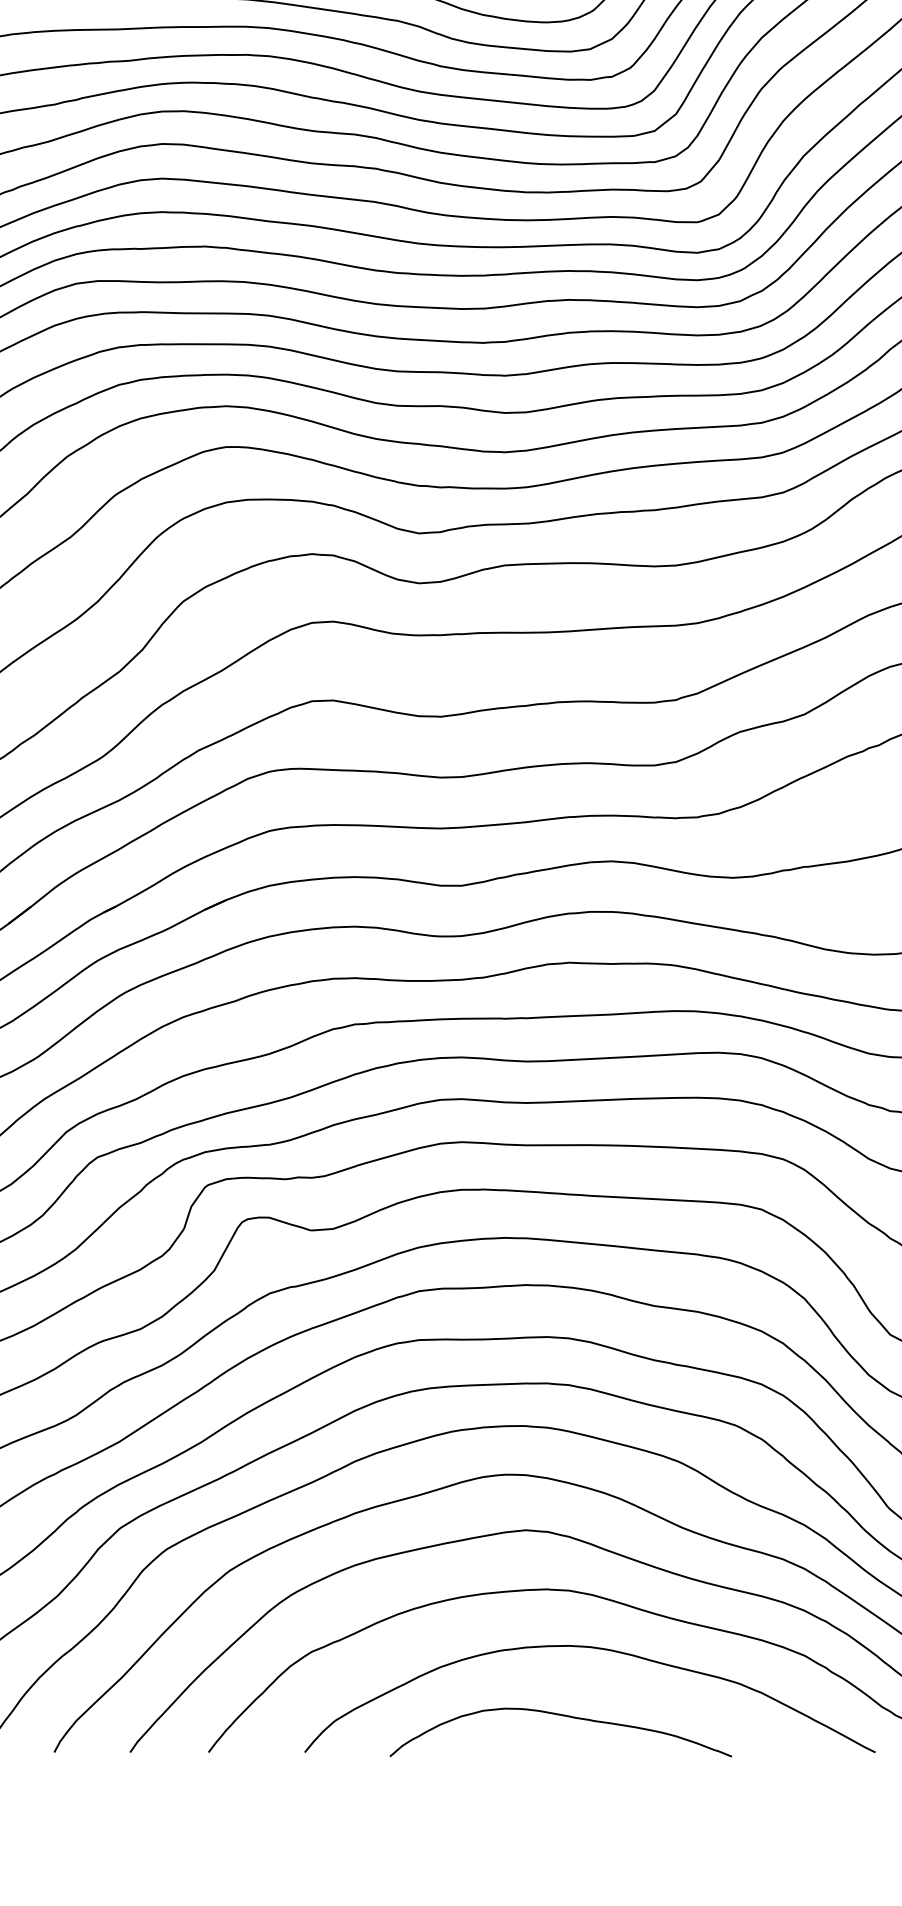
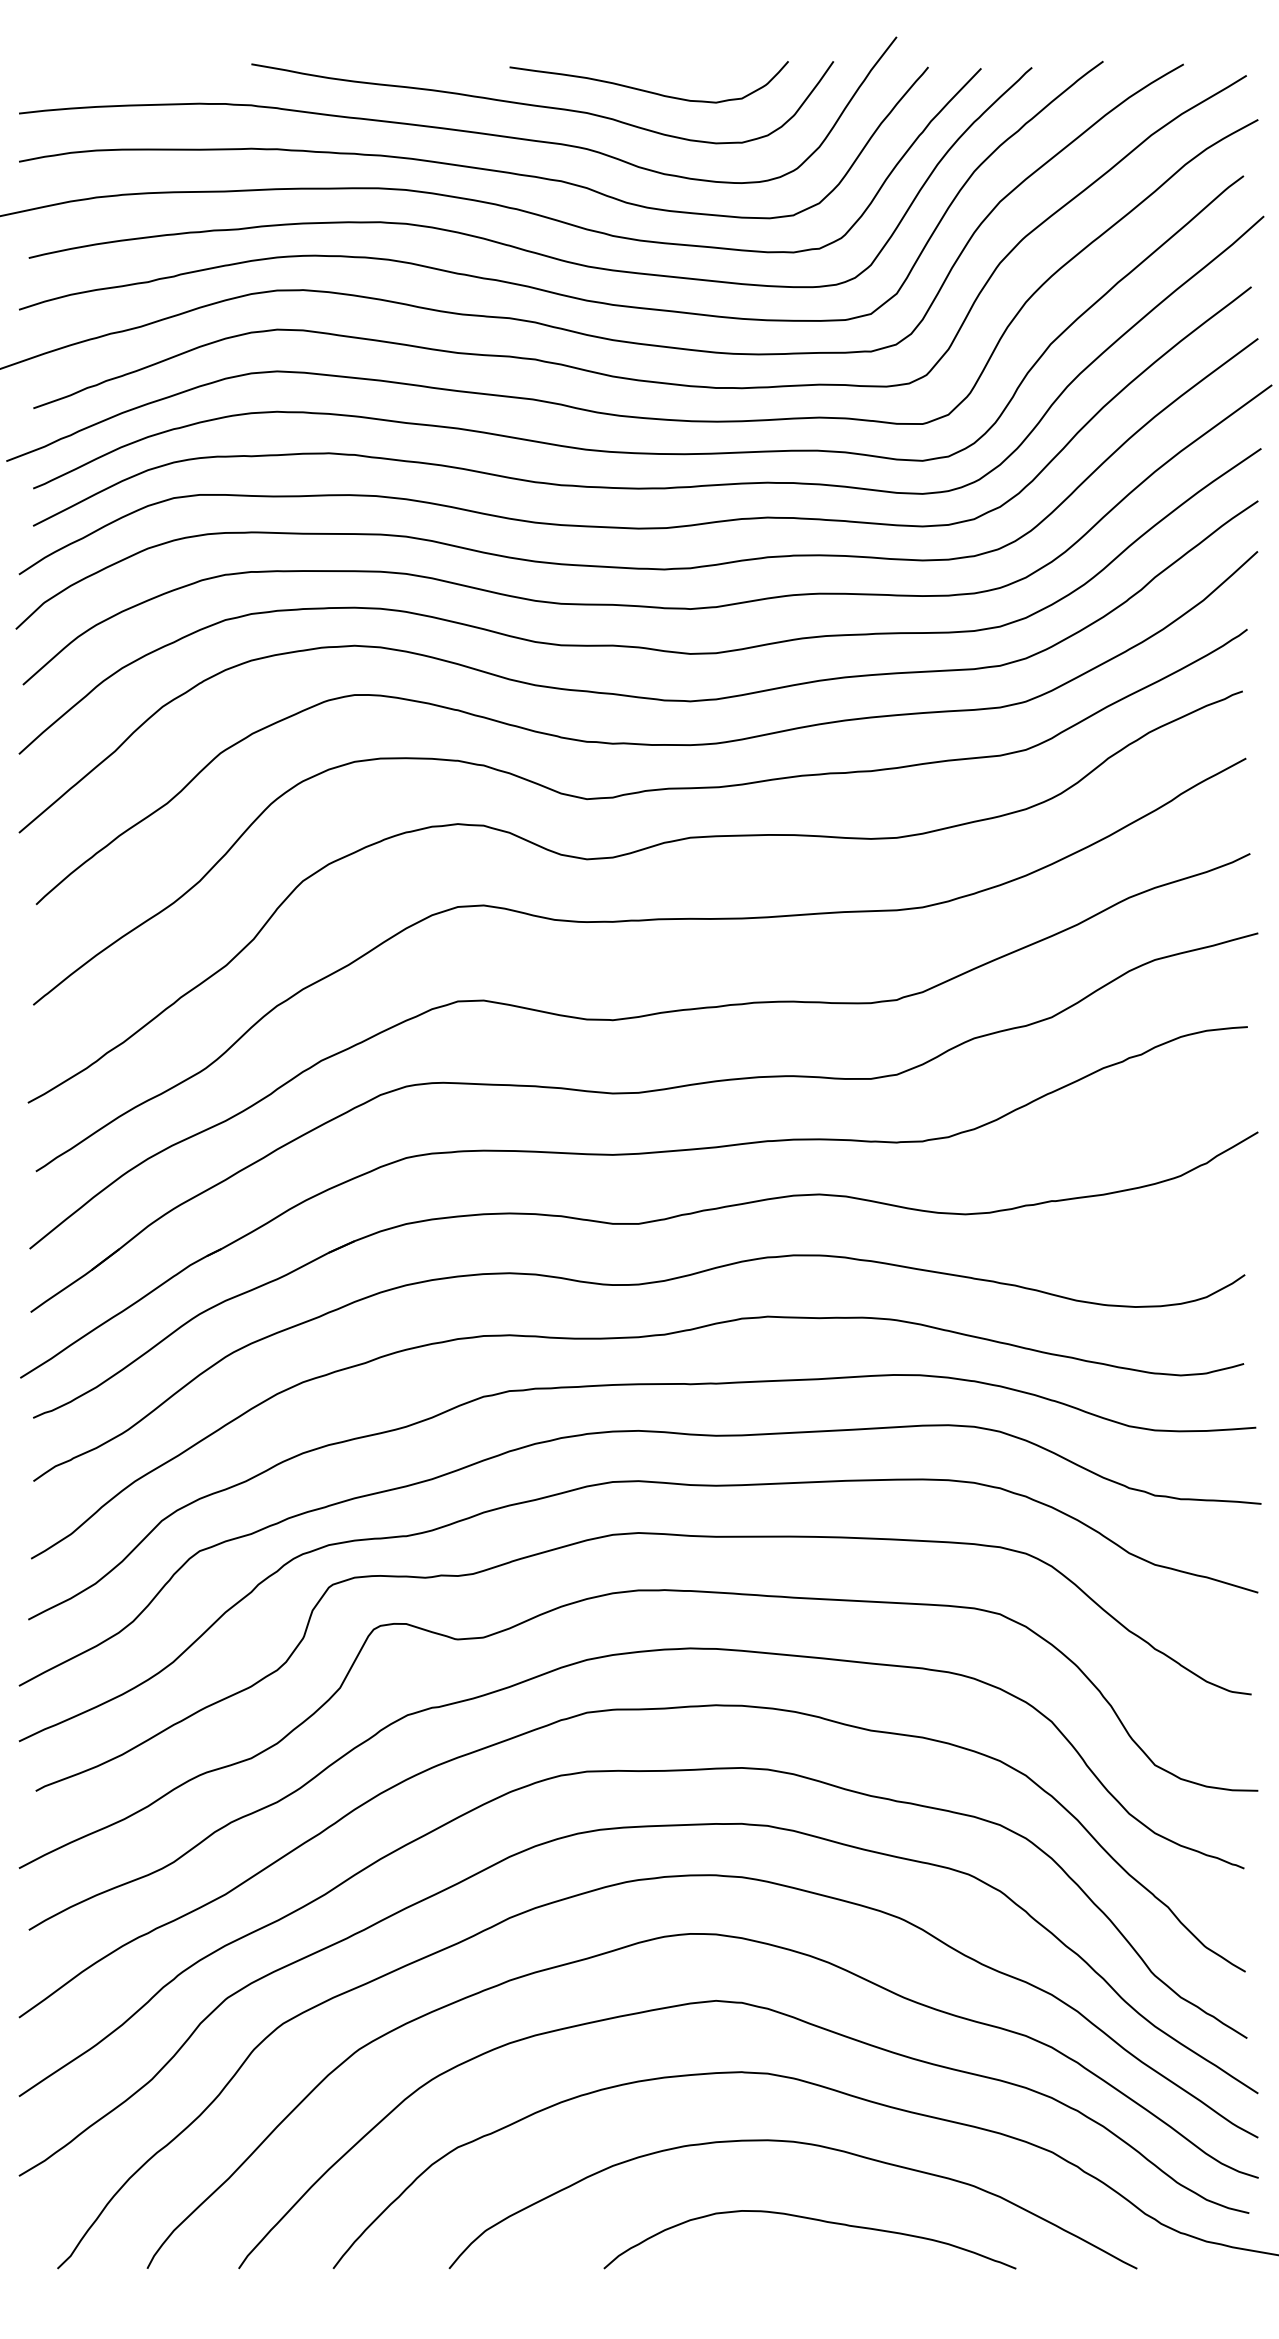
curve: (564, 1716) -> (814, 2220), moved

